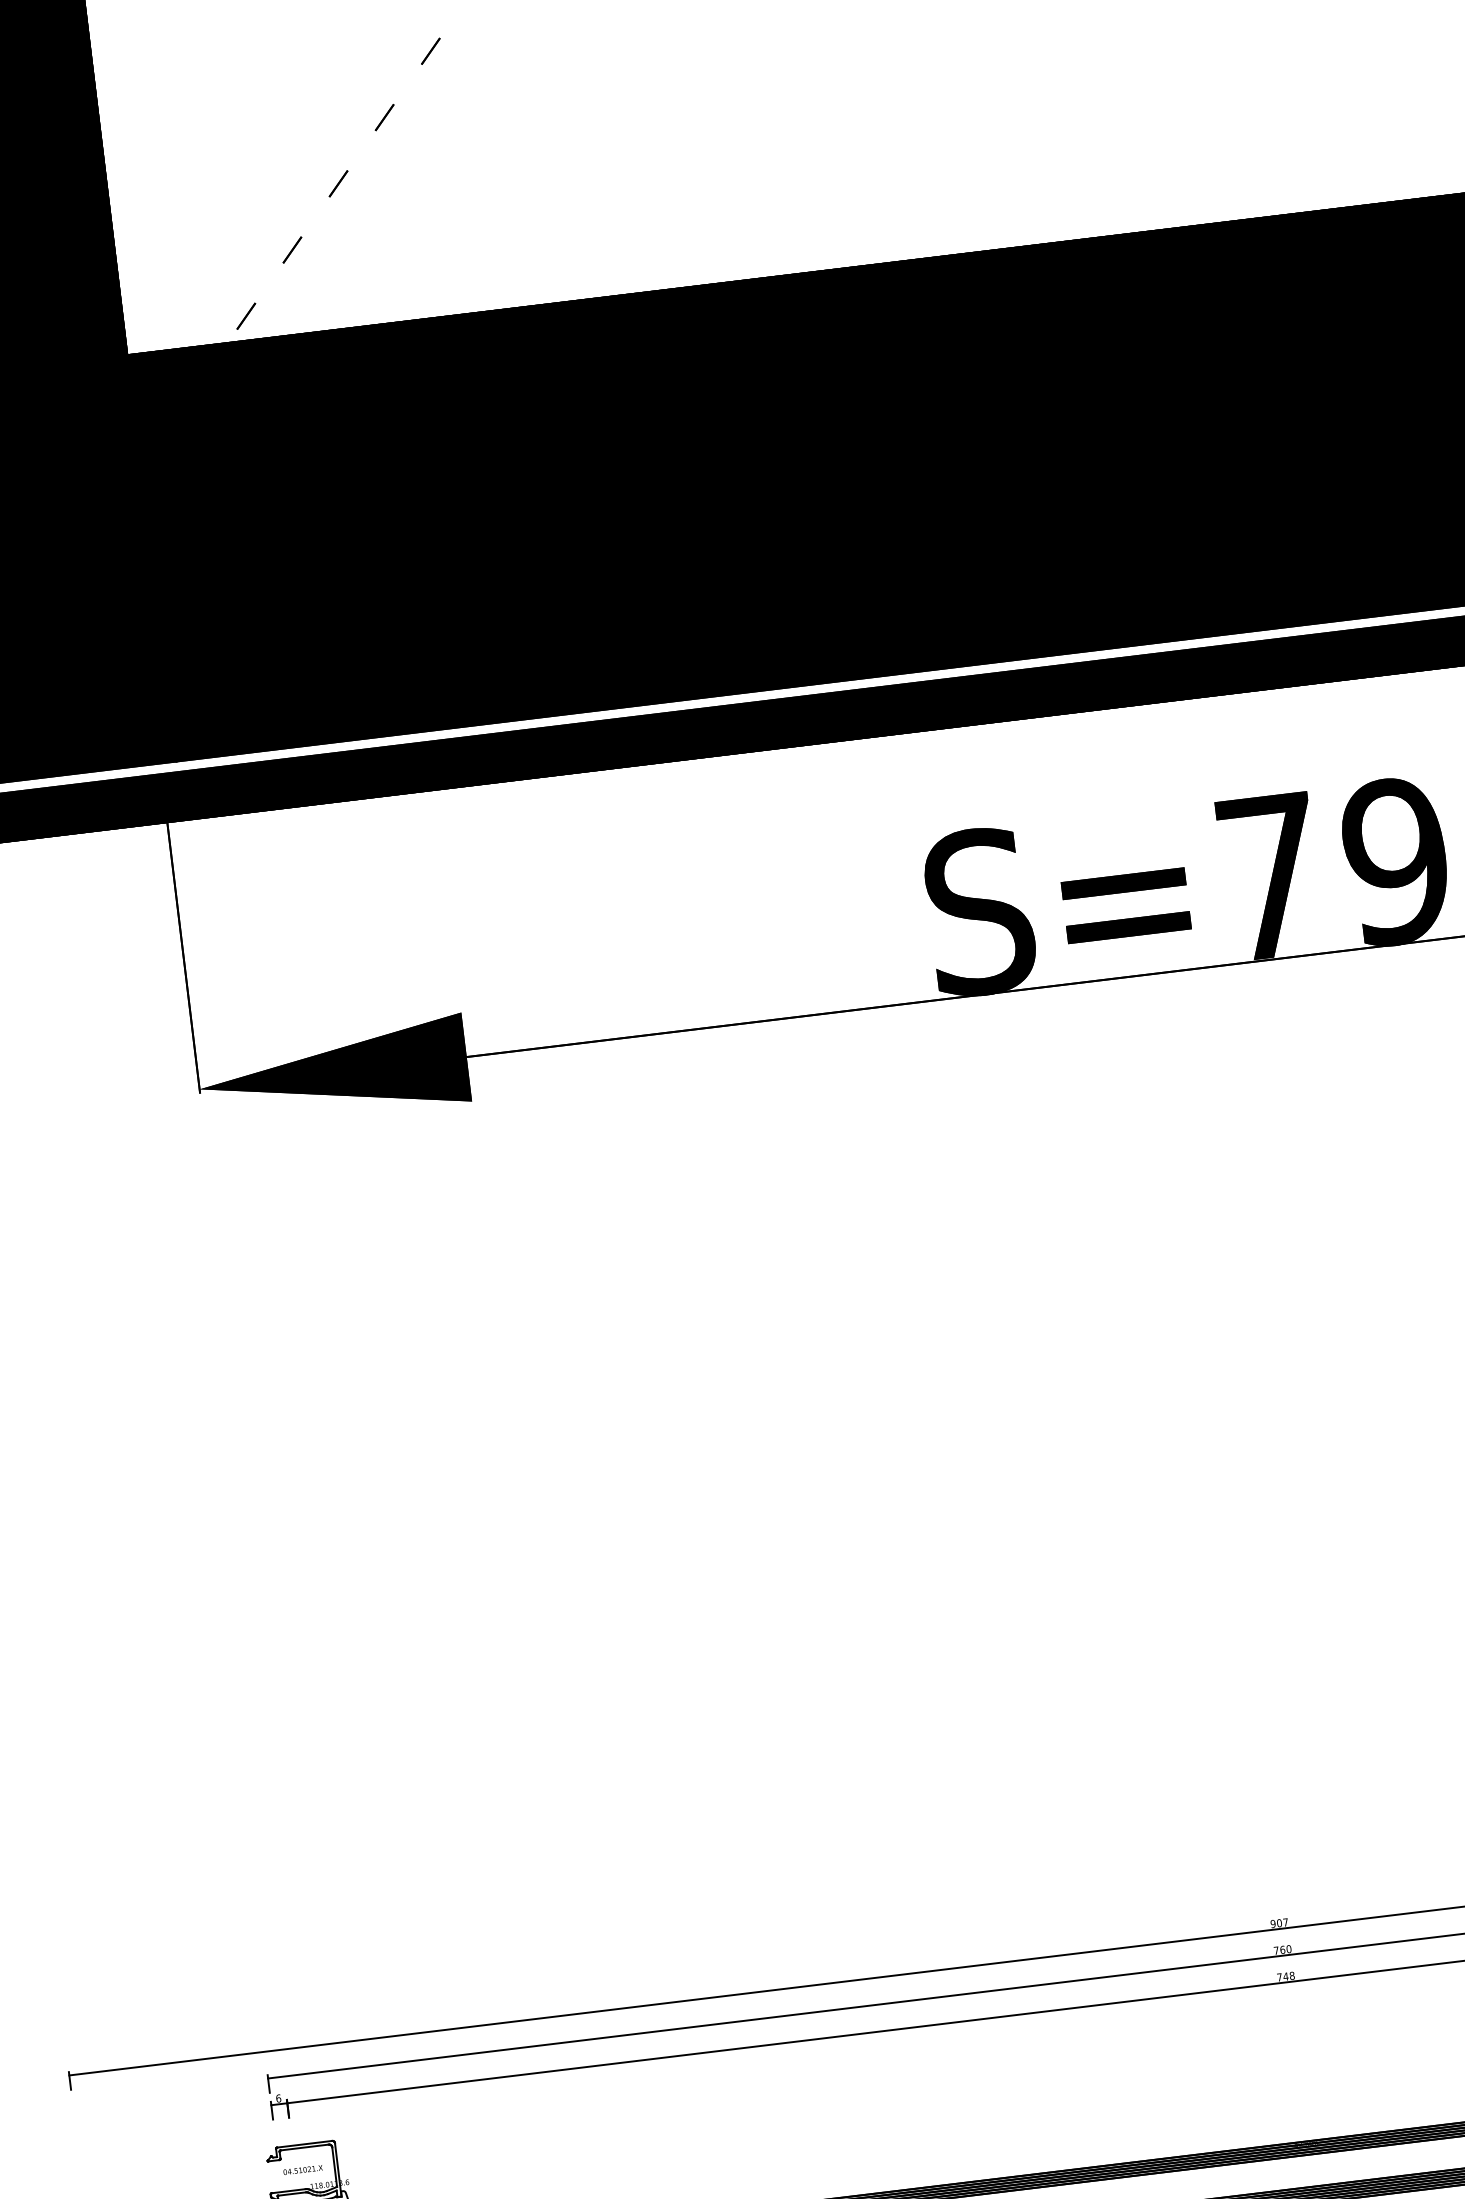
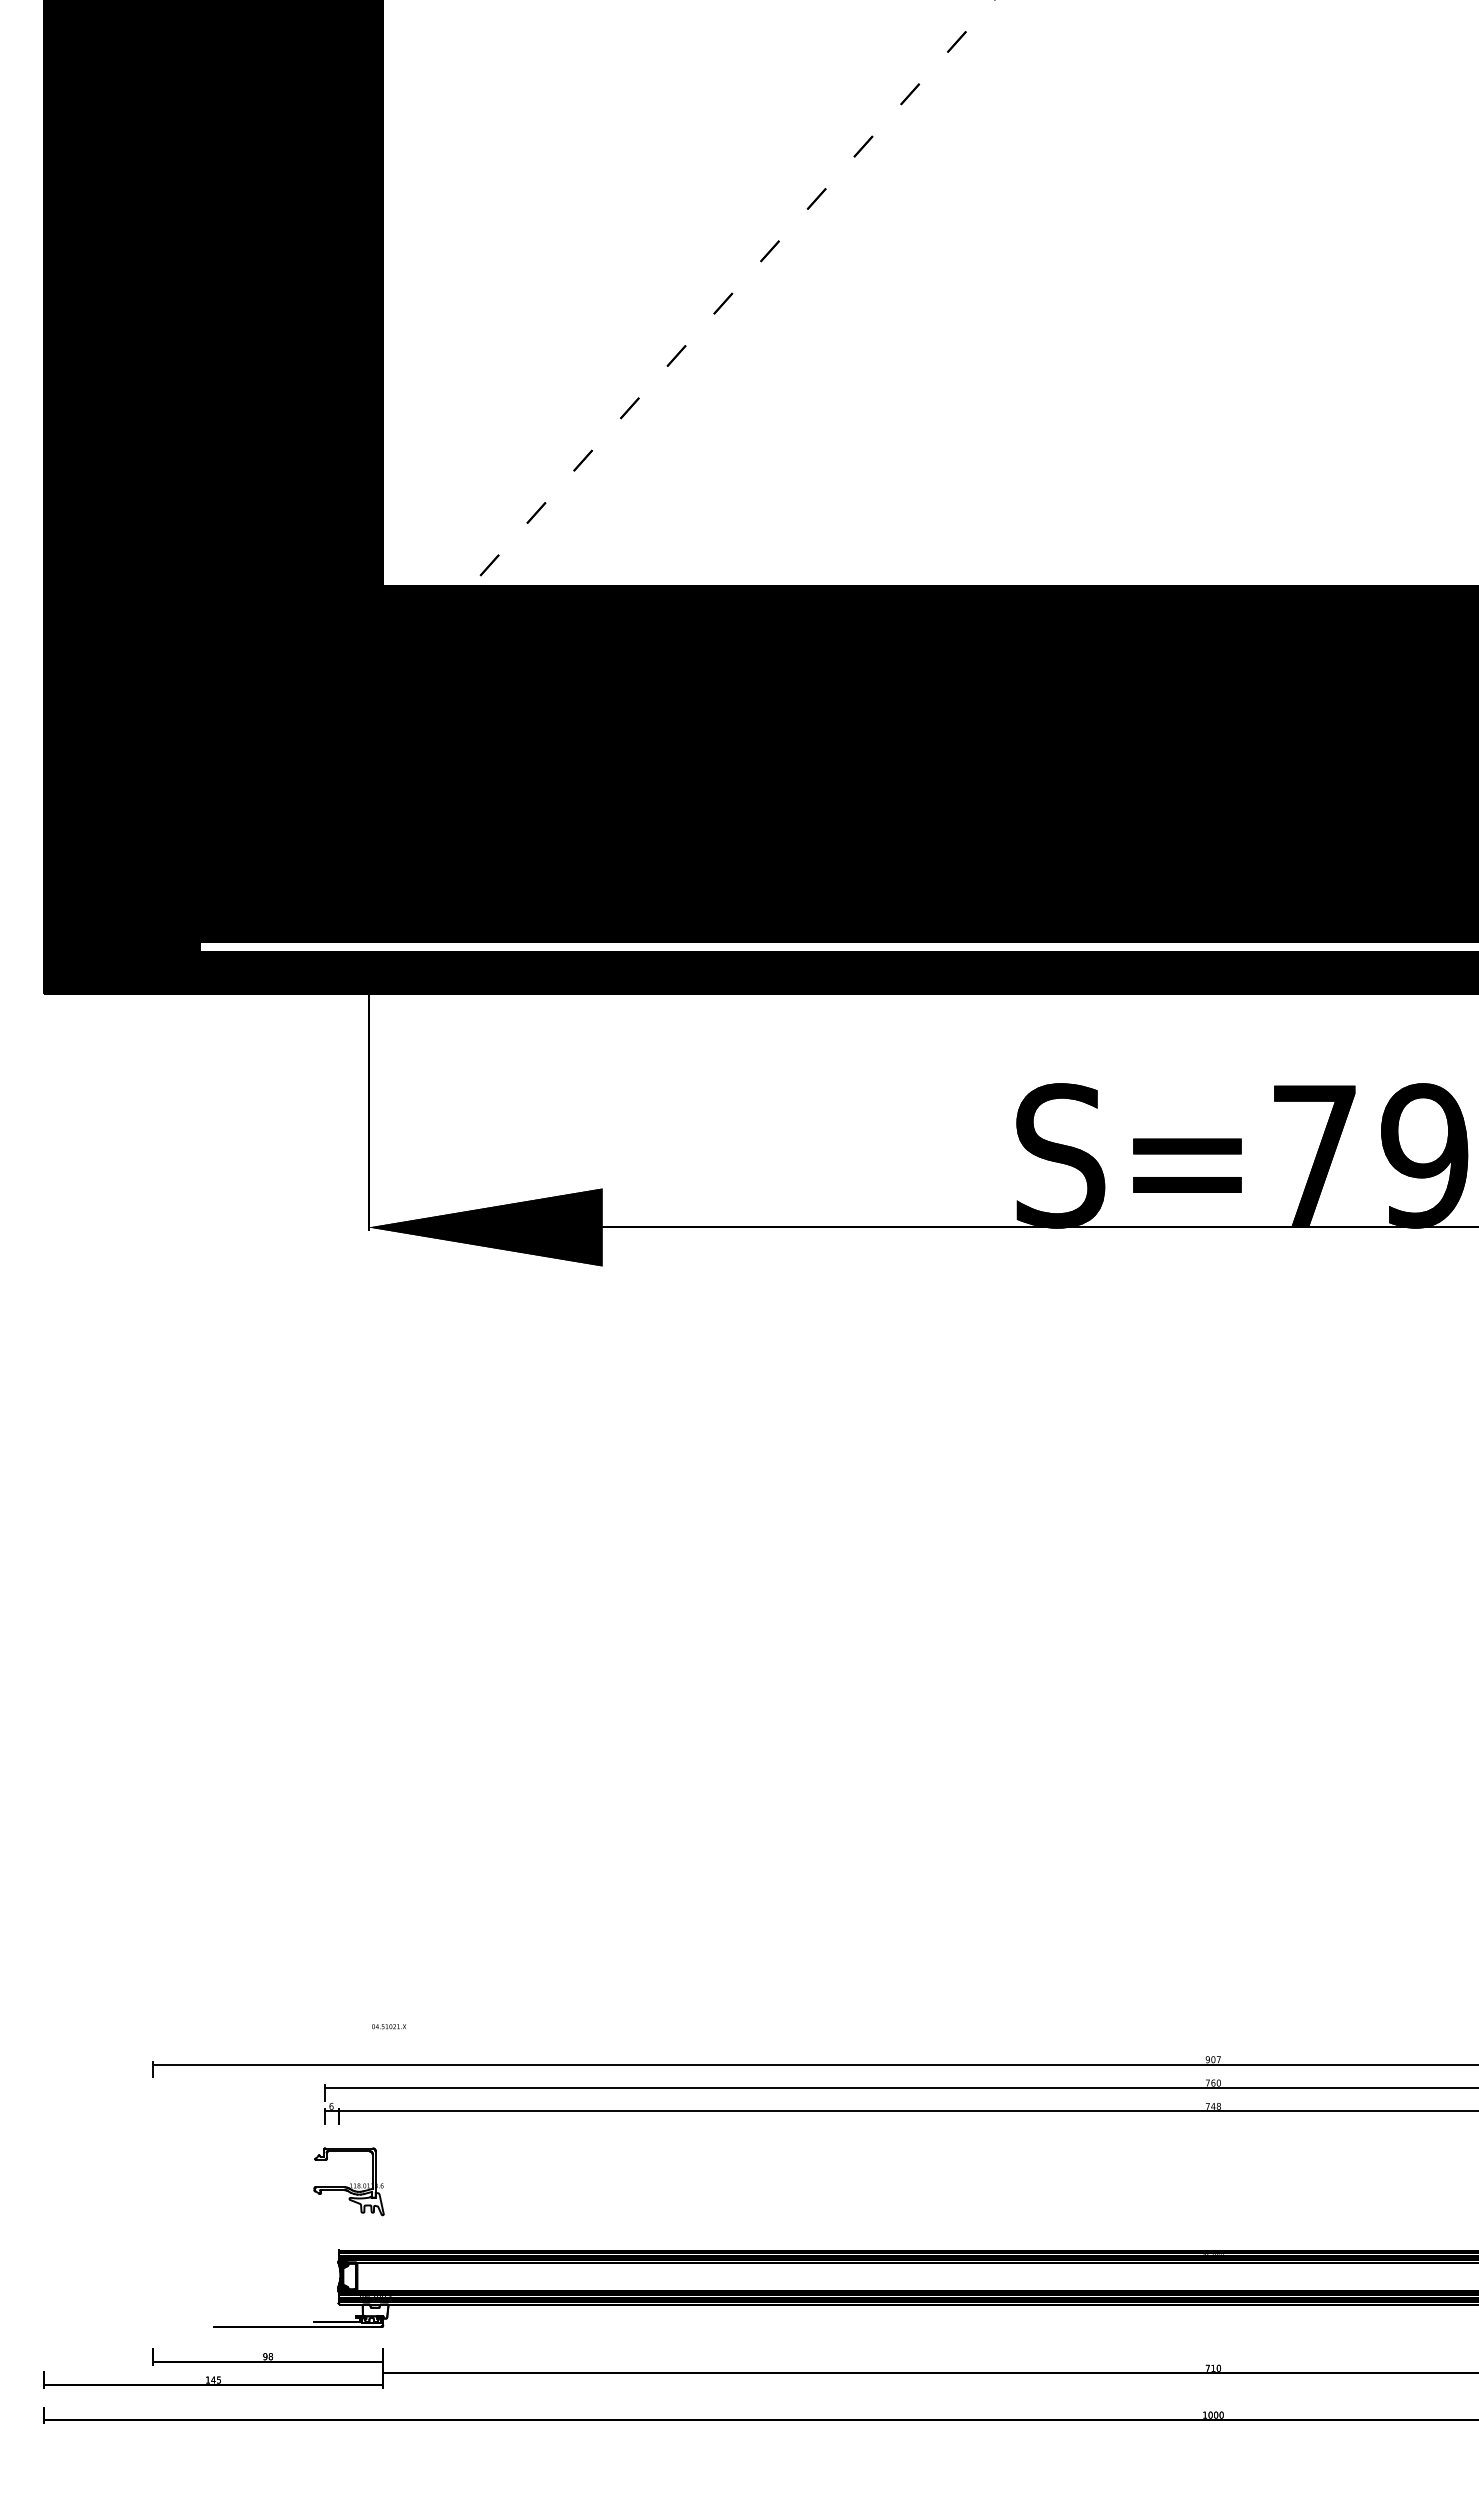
text: (302, 2169) -> (388, 2026), moved

